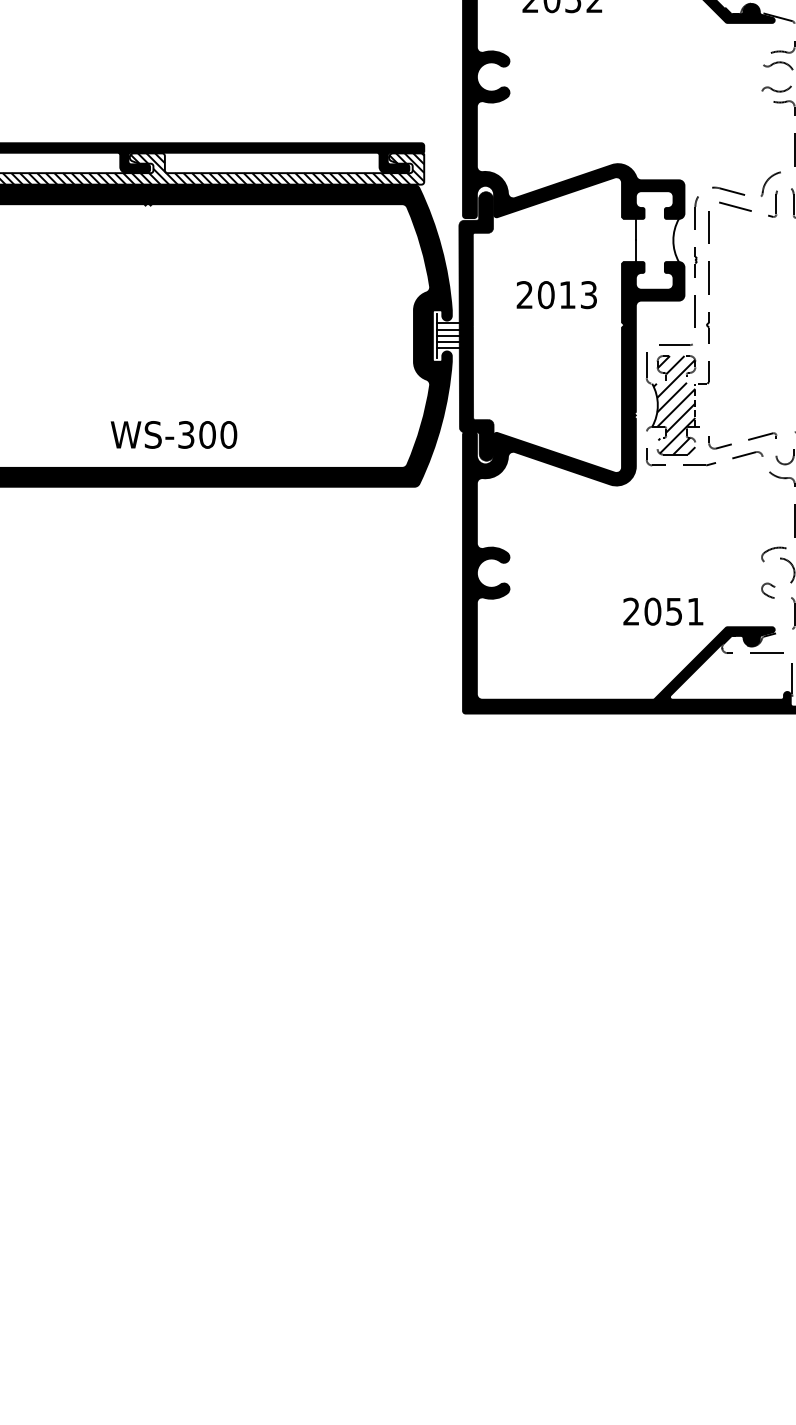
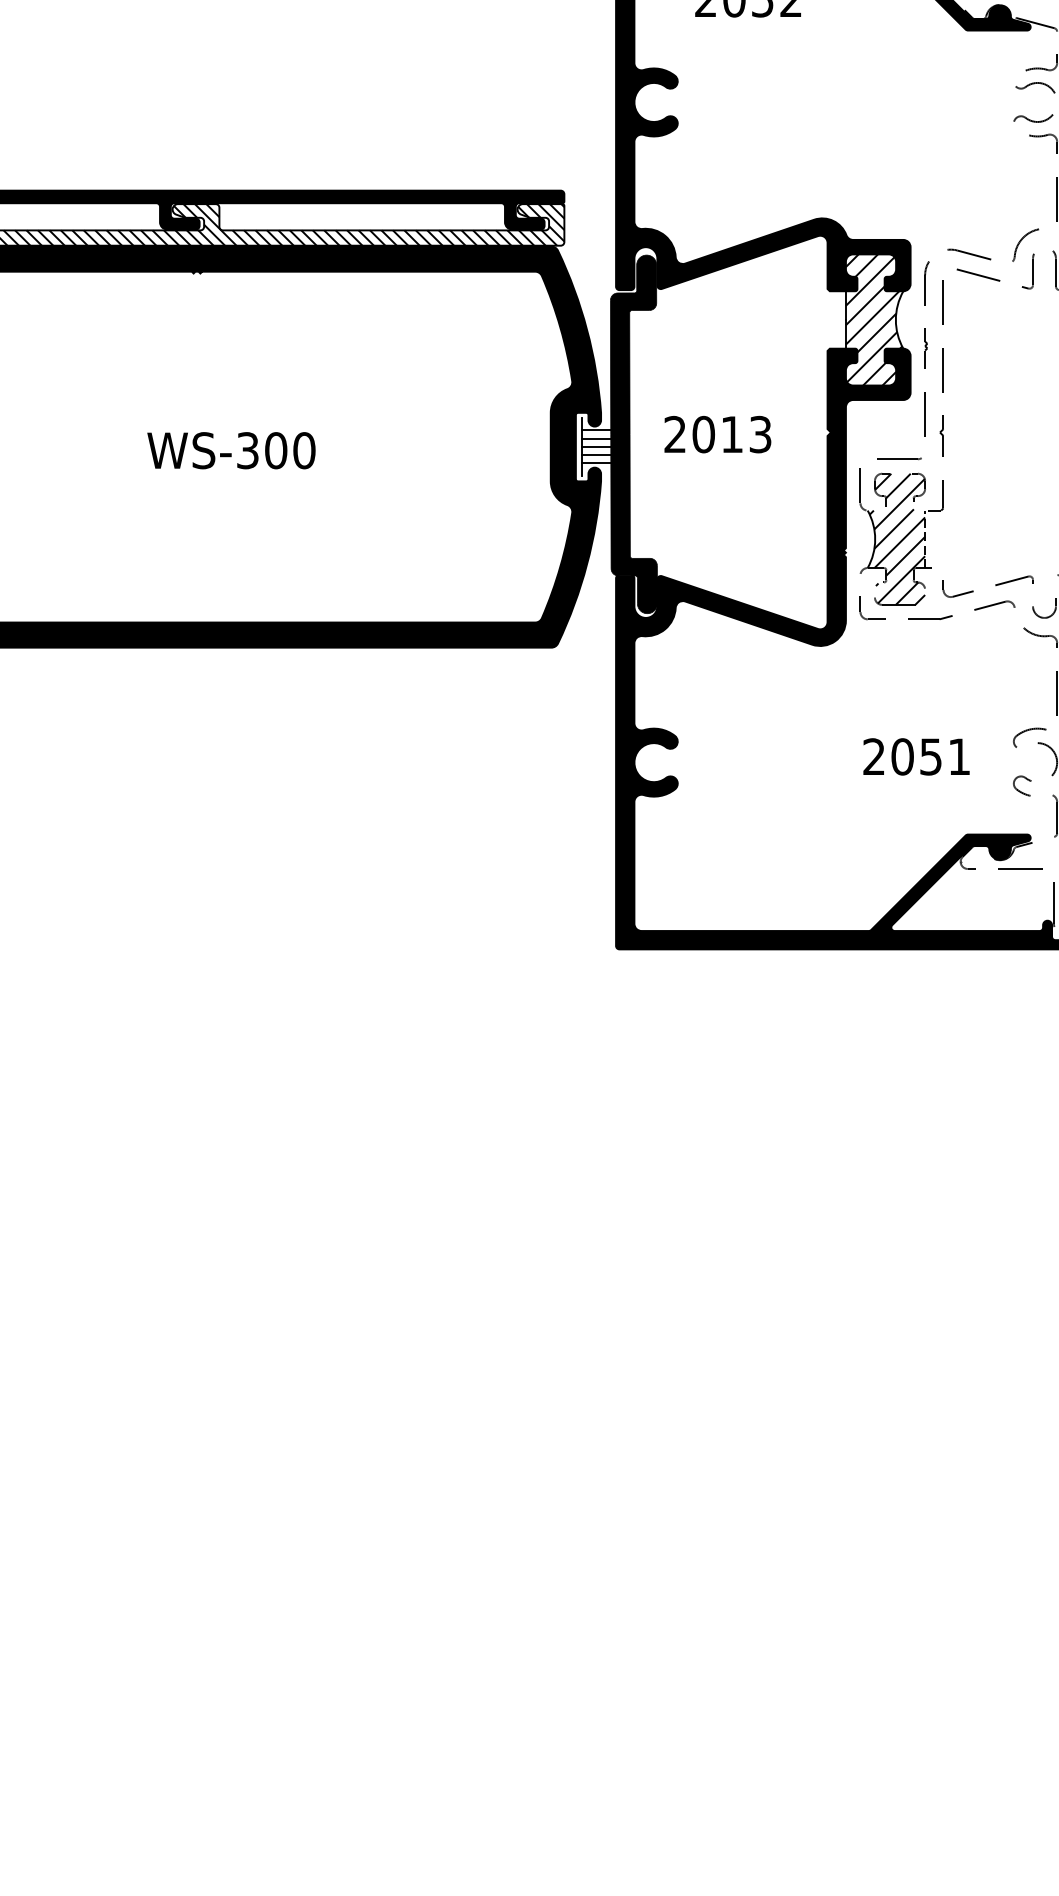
hatch: (656, 240) -> (873, 319), added
text: (556, 294) -> (717, 434), moved
text: (174, 434) -> (231, 450), moved
text: (663, 611) -> (916, 756), moved

